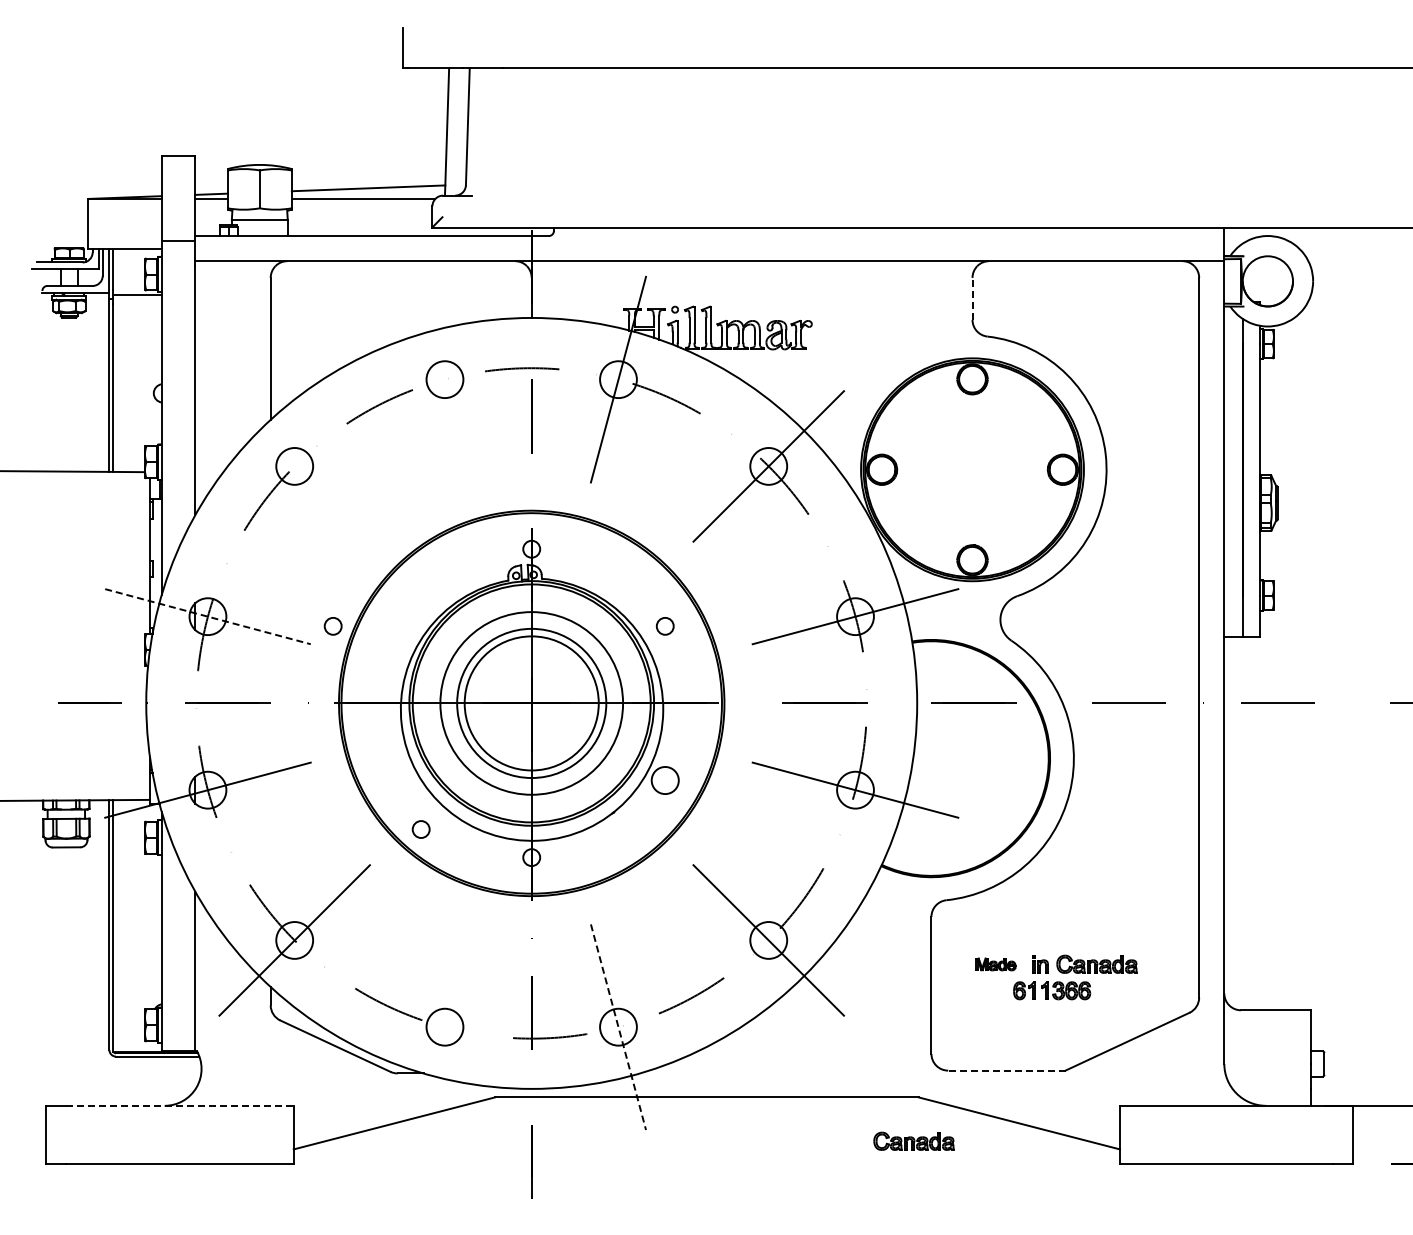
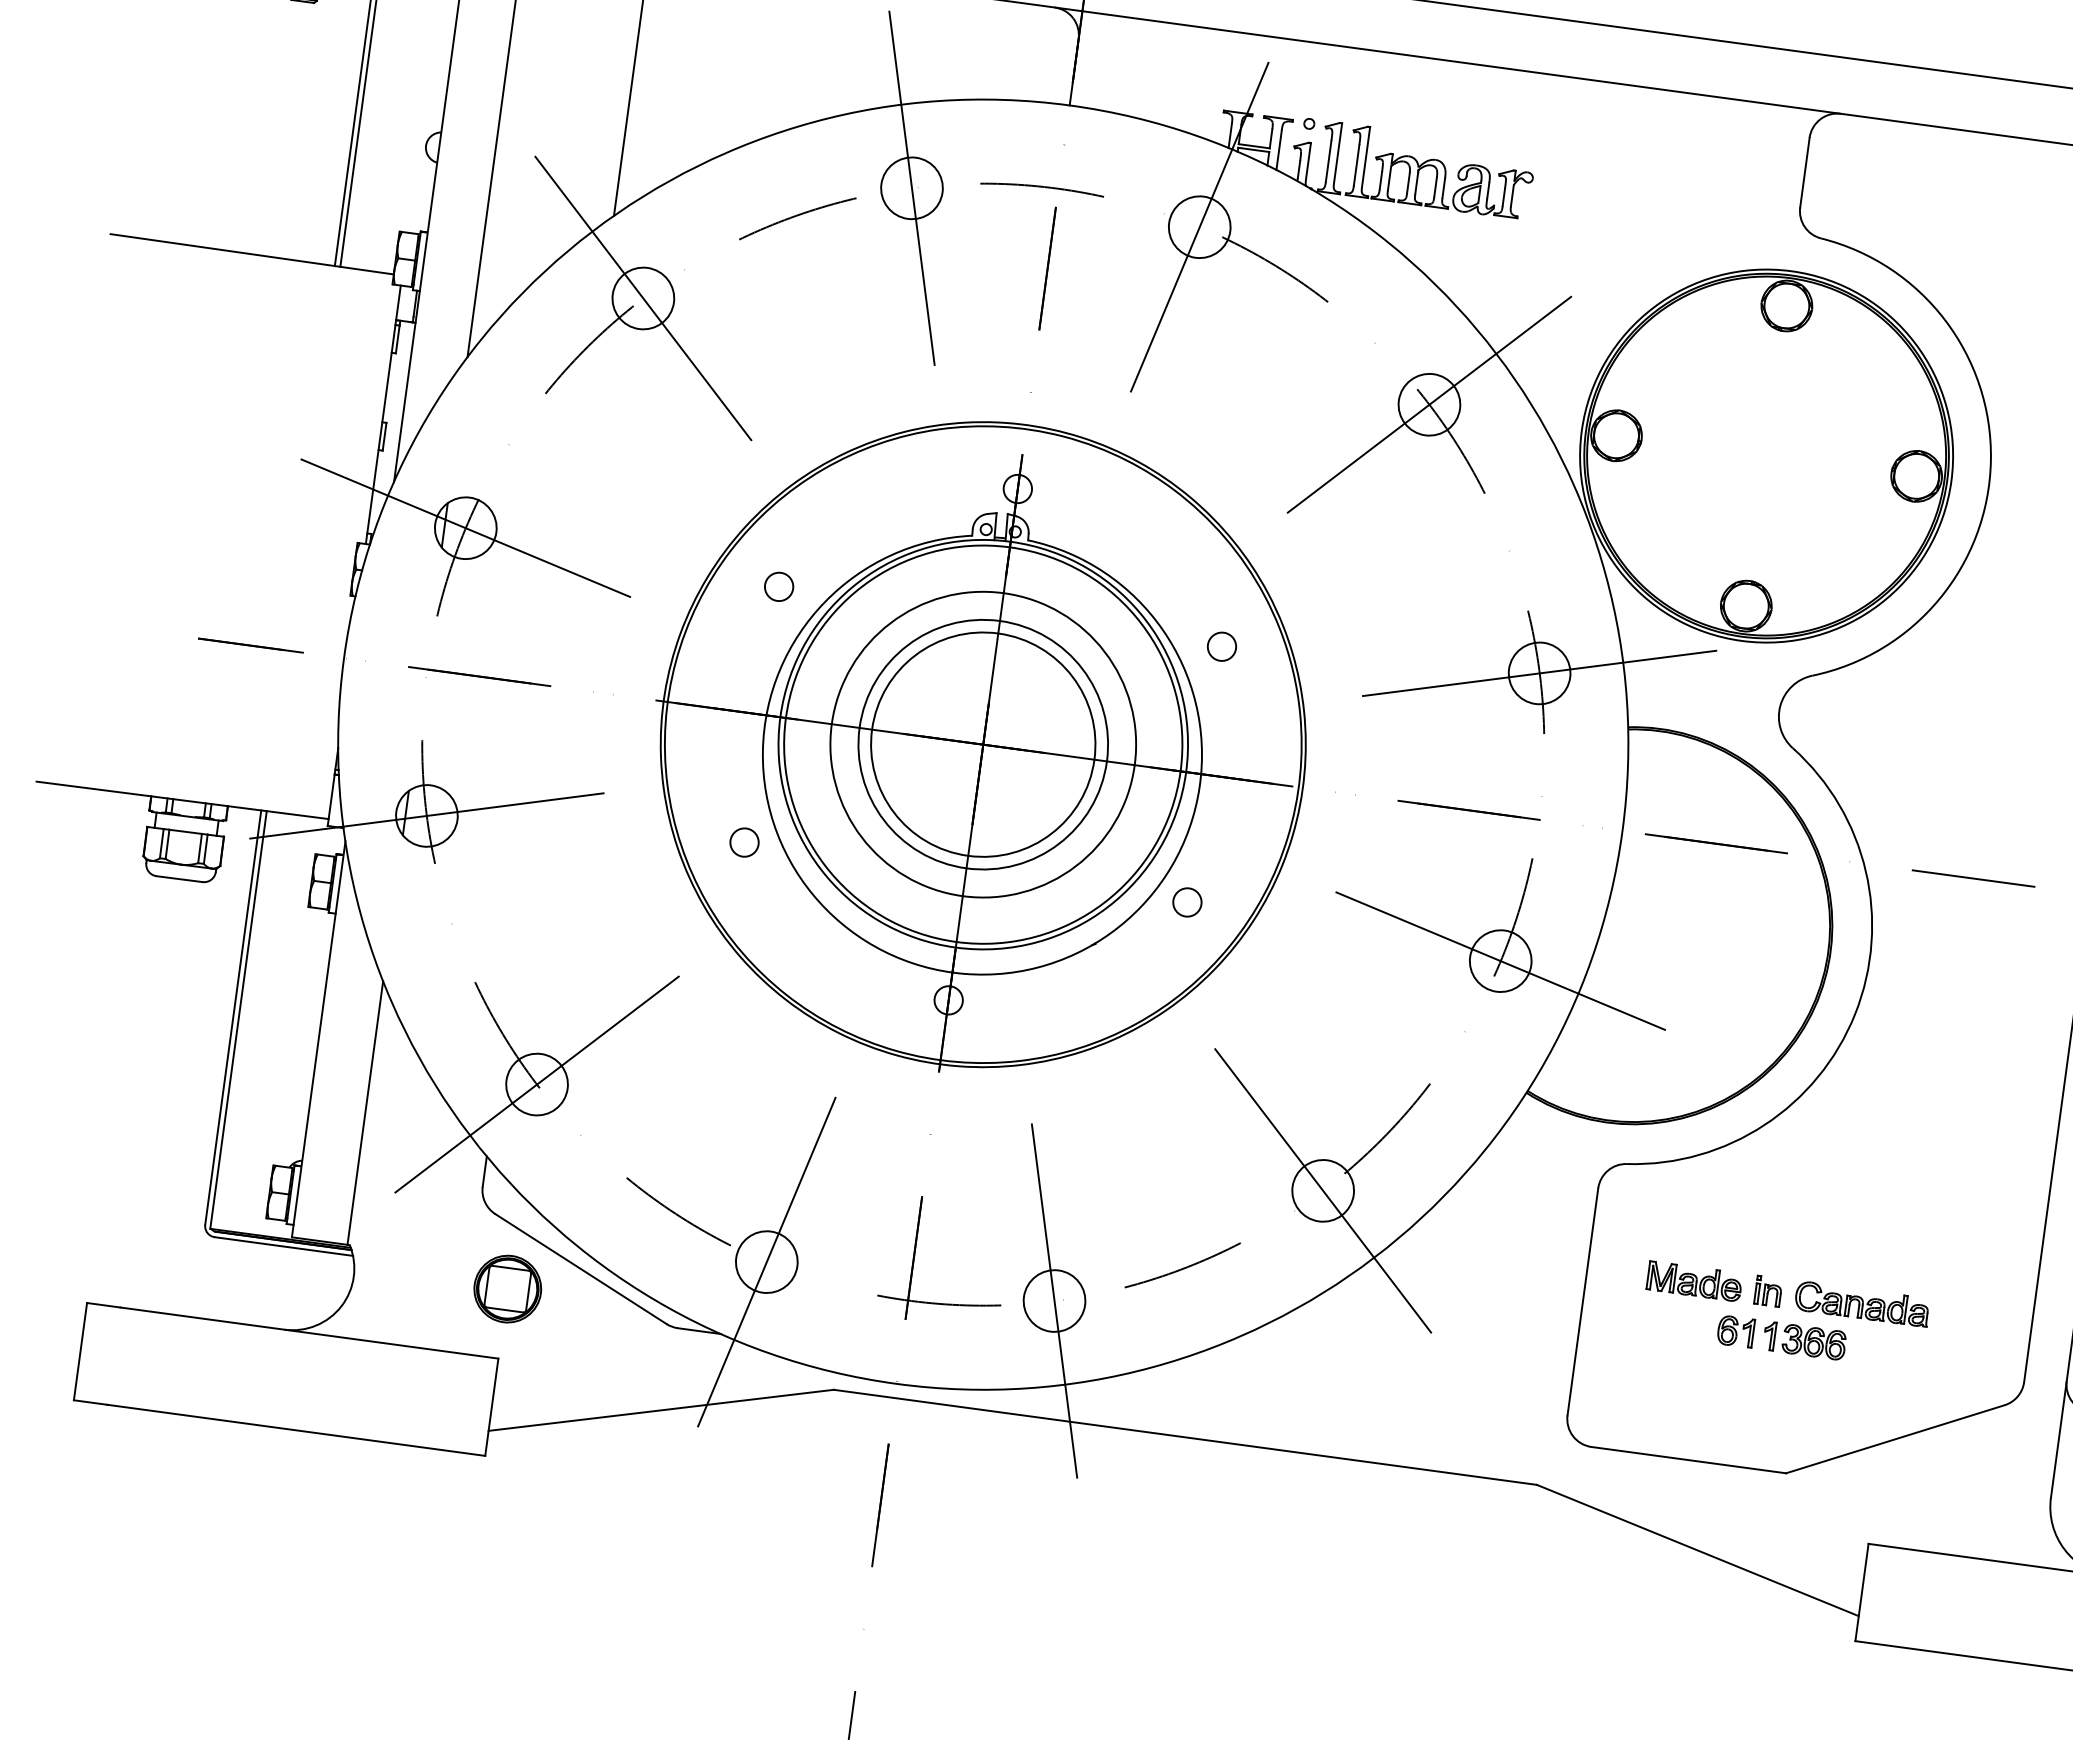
line: (972, 298) -> (1804, 171), dashed -> solid
line: (444, 379) -> (911, 187), added
line: (294, 466) -> (642, 298), added
line: (208, 616) -> (466, 528), dashed -> solid
circle: (332, 626) -> (777, 586), moved
circle: (664, 780) -> (1186, 902), size x0.62
circle: (420, 829) -> (743, 842), moved
part: (995, 964) -> (1693, 1281), size x1.43
line: (444, 1027) -> (765, 1262), added
line: (618, 1027) -> (1054, 1301), dashed -> solid
part: (293, 1063) -> (507, 1288), added
line: (1006, 1070) -> (1688, 1459), dashed -> solid
line: (179, 1105) -> (309, 1332), dashed -> solid
part: (913, 1140) -> (1518, 1555), removed

